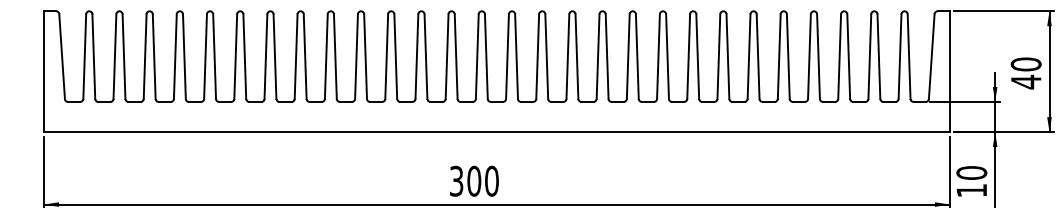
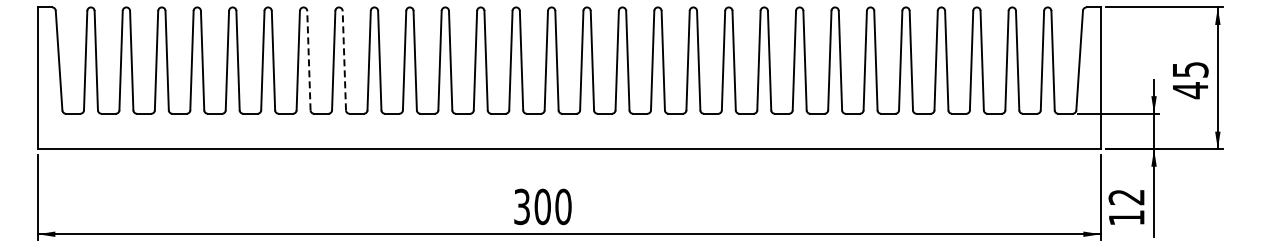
line: (274, 56) -> (308, 60), solid -> dashed
line: (305, 56) -> (344, 60), solid -> dashed
text: (1026, 64) -> (1190, 69), 40 -> 45
text: (971, 173) -> (1126, 197), 10 -> 12

